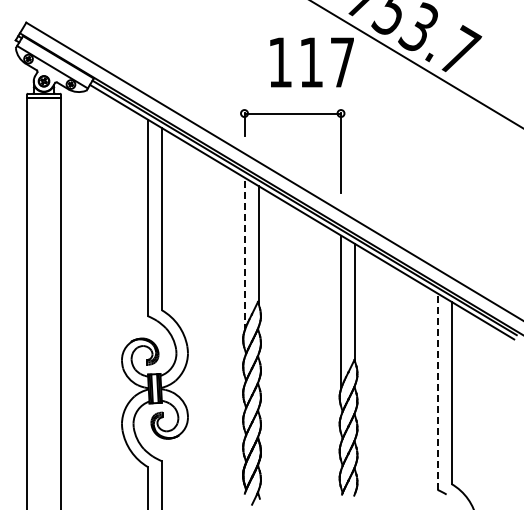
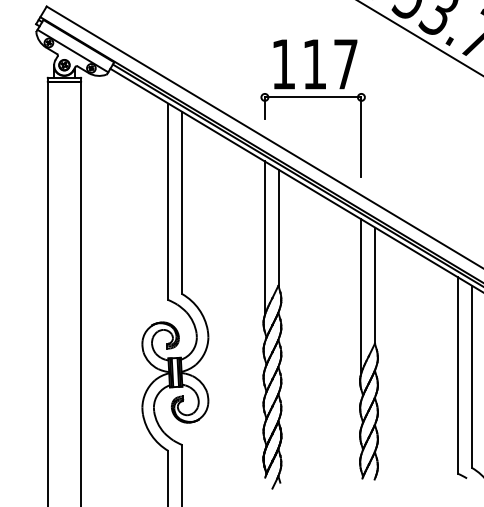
text: (311, 62) -> (314, 64), moved
line: (244, 254) -> (264, 238), dashed -> solid
line: (437, 391) -> (457, 375), dashed -> solid

